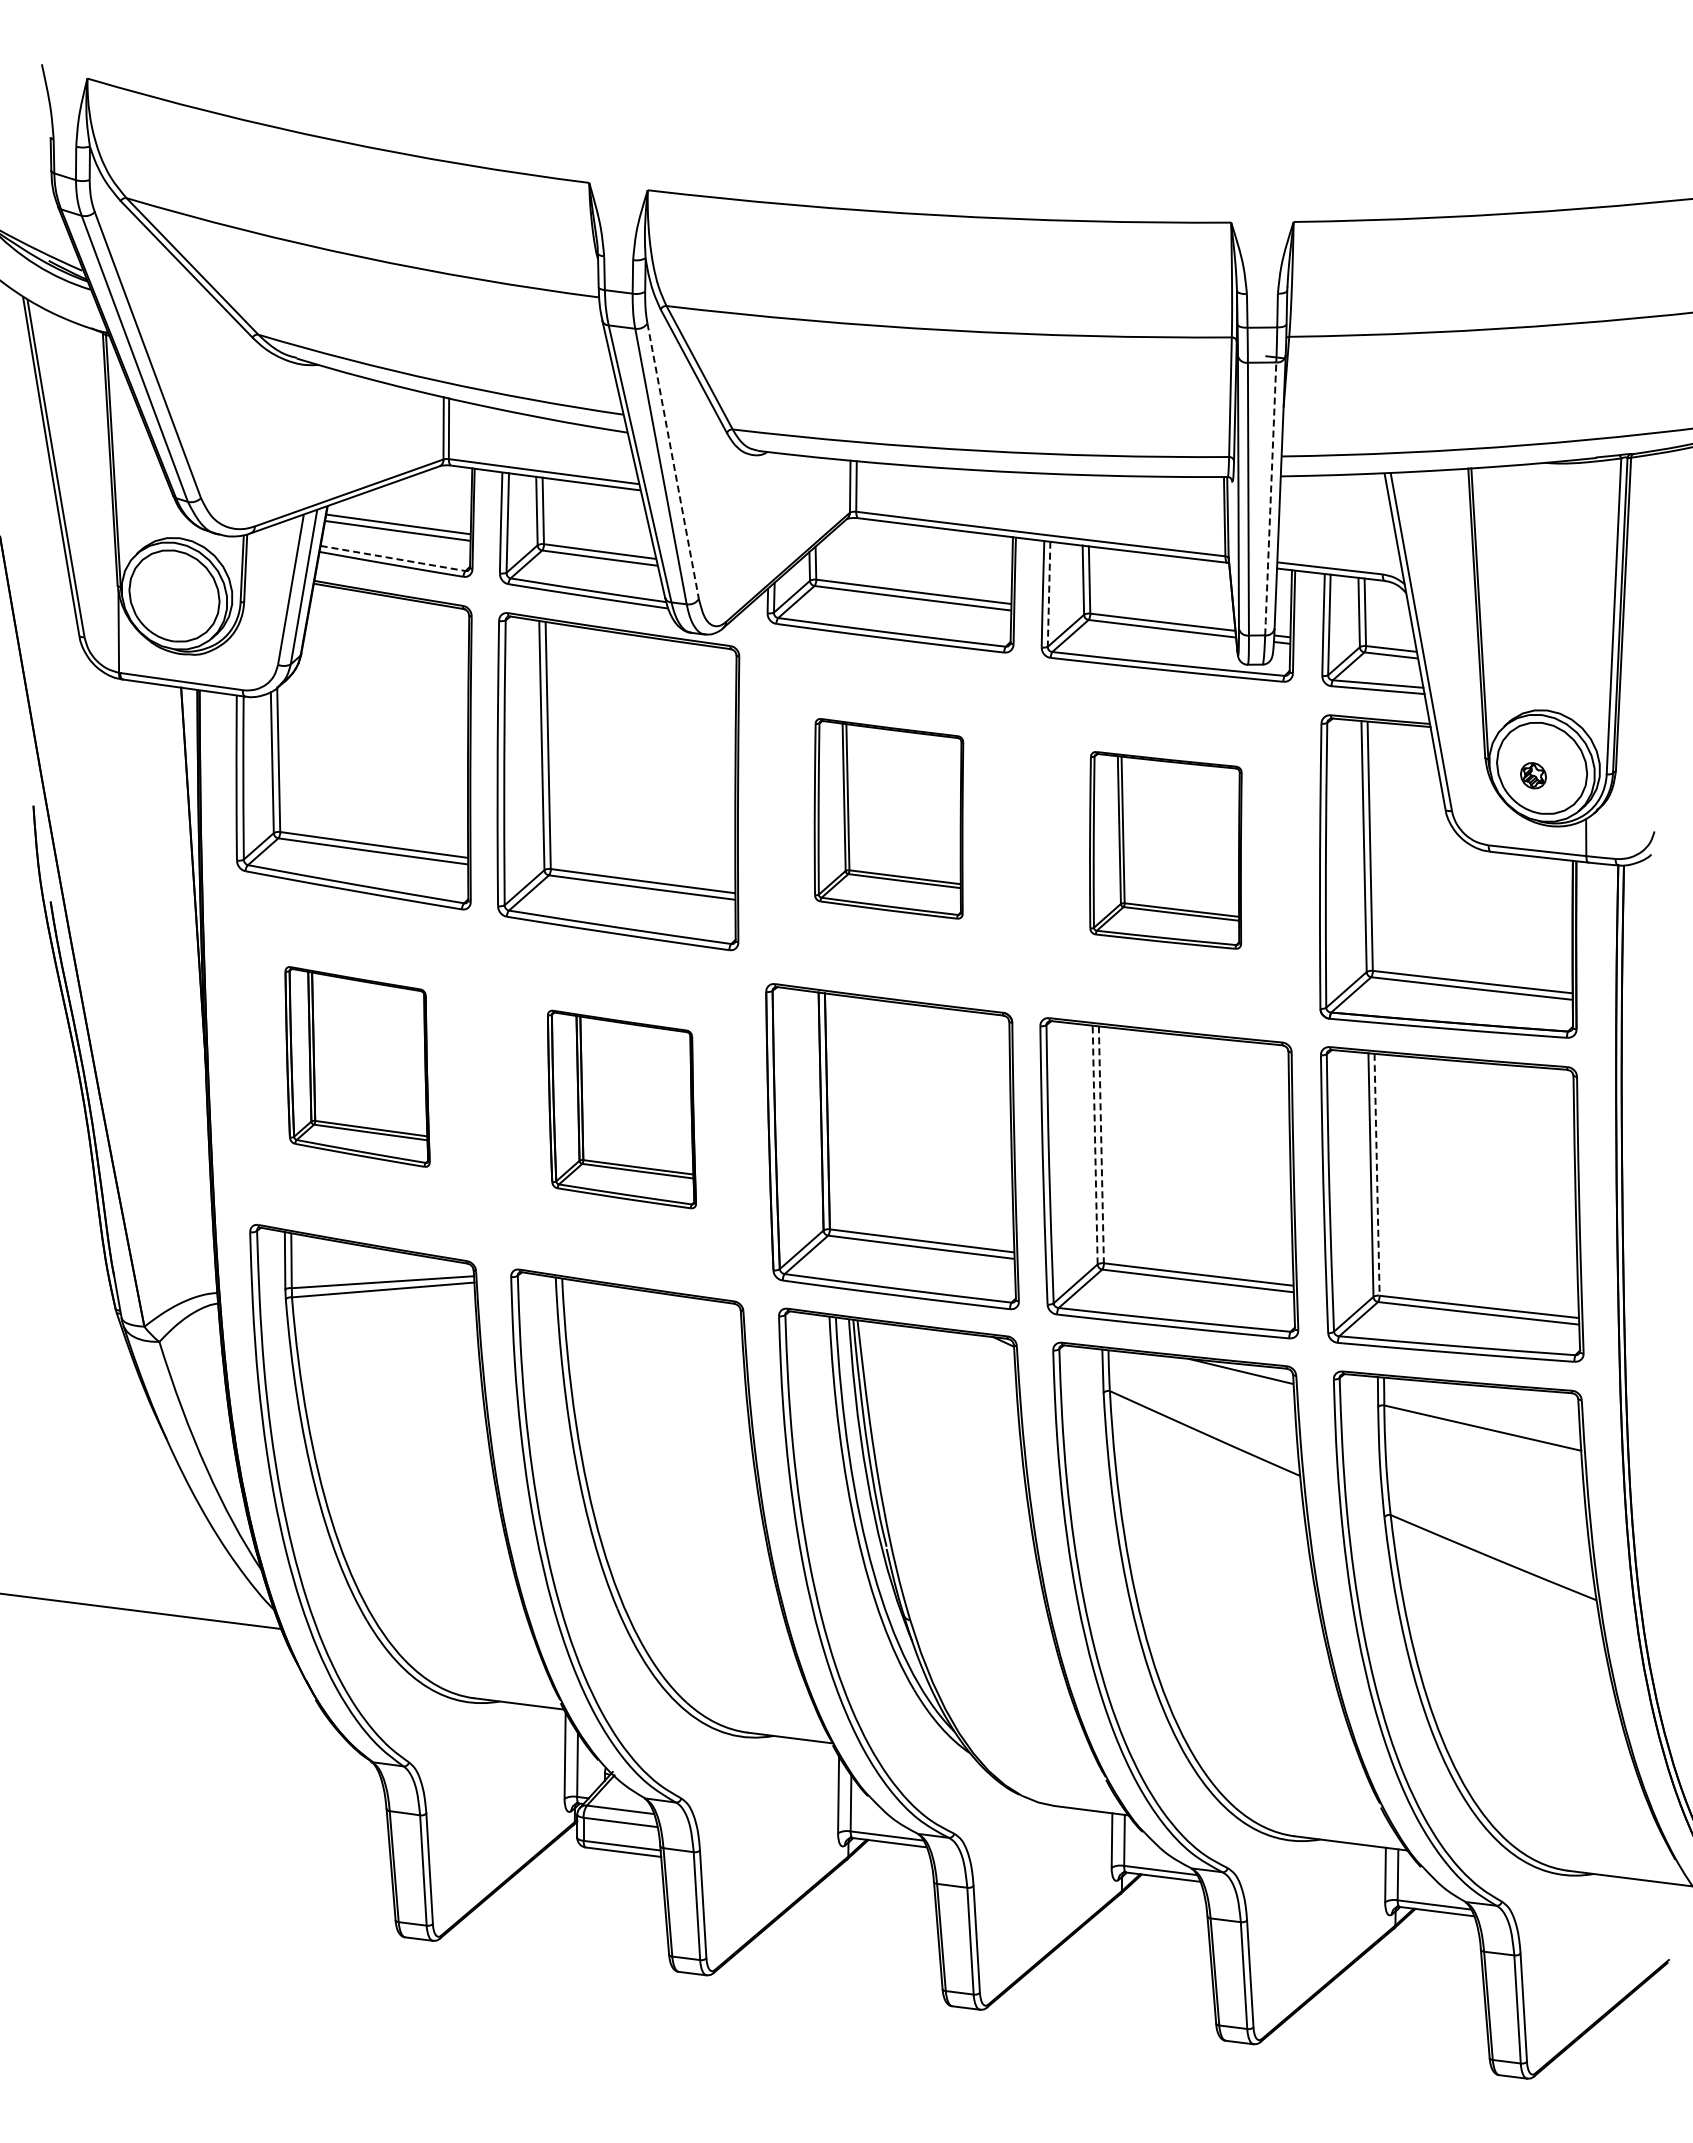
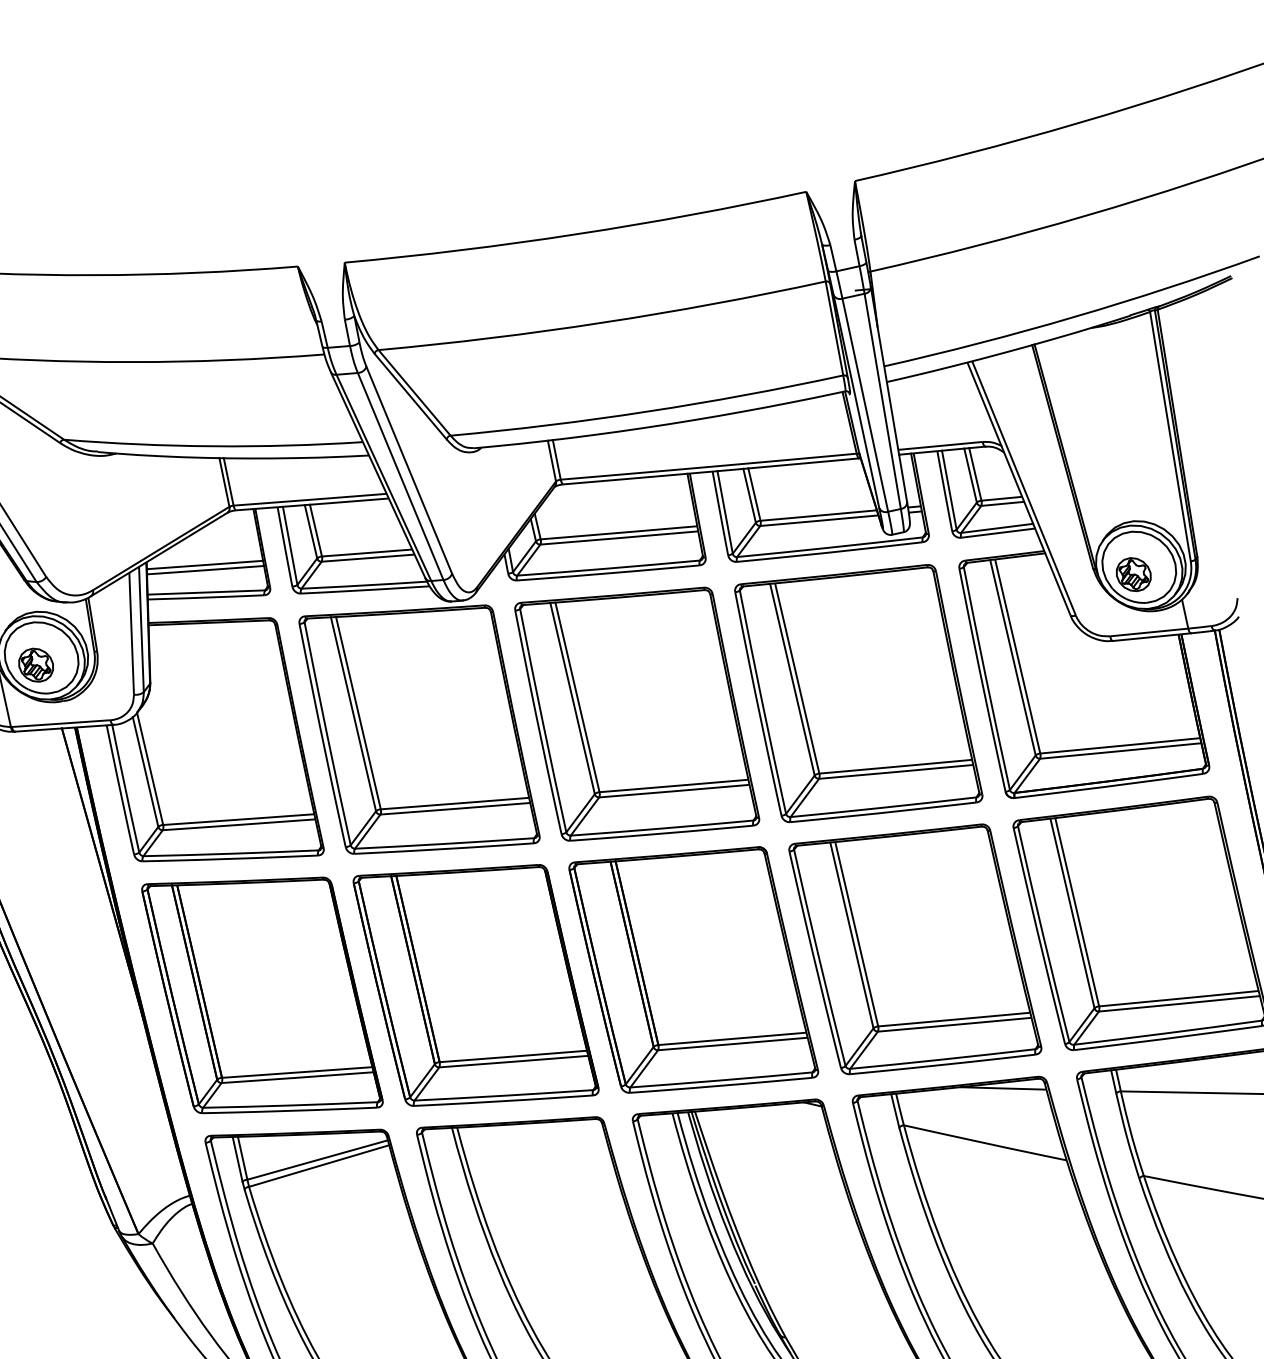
line: (673, 461) -> (409, 470), dashed -> solid
line: (1270, 500) -> (882, 402), dashed -> solid
line: (393, 558) -> (206, 592), dashed -> solid
line: (1049, 594) -> (725, 512), dashed -> solid
part: (165, 603) -> (35, 665), added
part: (1533, 775) -> (1133, 574), size x1.67
part: (888, 818) -> (636, 714), size x1.67
part: (1165, 850) -> (858, 693), size x1.67
part: (357, 1066) -> (262, 995), size x1.67
part: (621, 1109) -> (475, 985), size x1.67
line: (1095, 1144) -> (852, 934), dashed -> solid
line: (1101, 1144) -> (856, 933), dashed -> solid
line: (1377, 1175) -> (1077, 912), dashed -> solid

